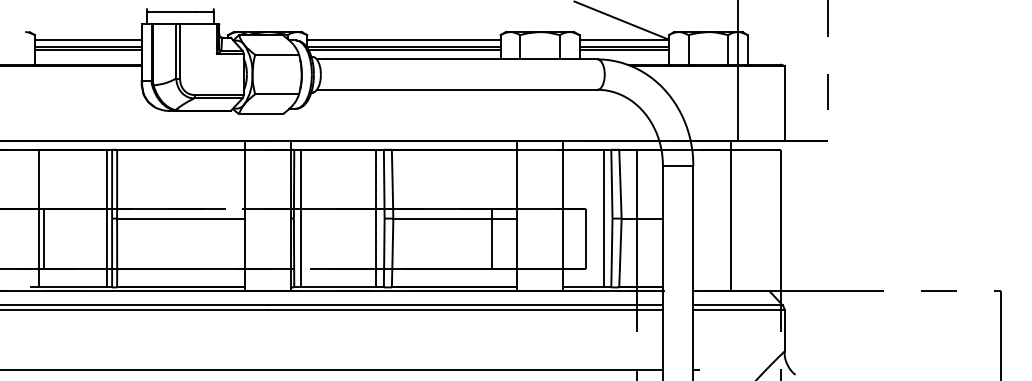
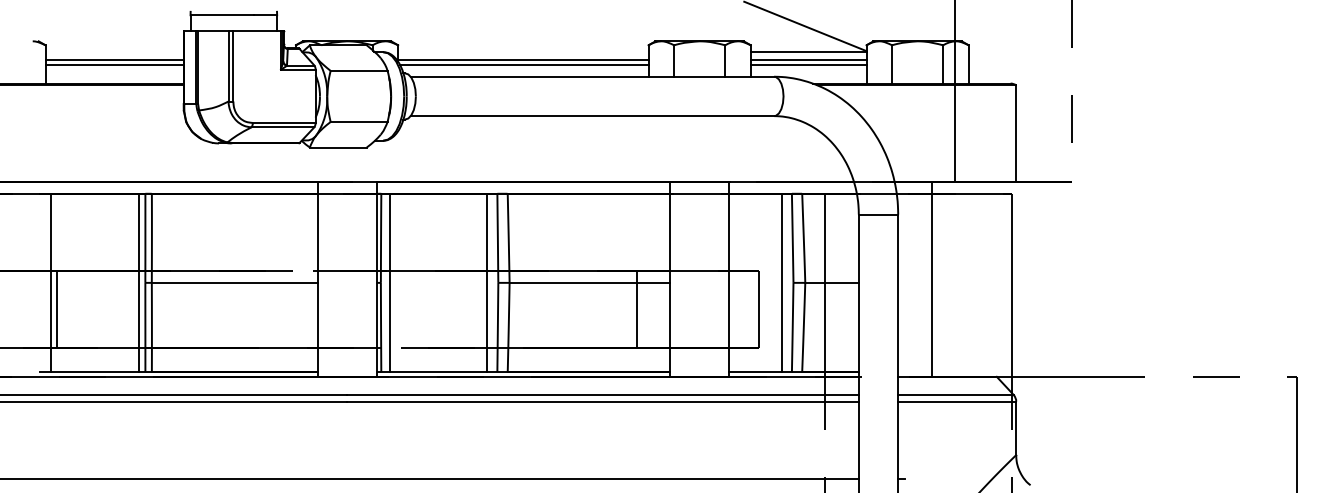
line: (88, 40) -> (114, 52), removed
line: (403, 40) -> (522, 52), removed
line: (731, 215) -> (932, 278), moved

